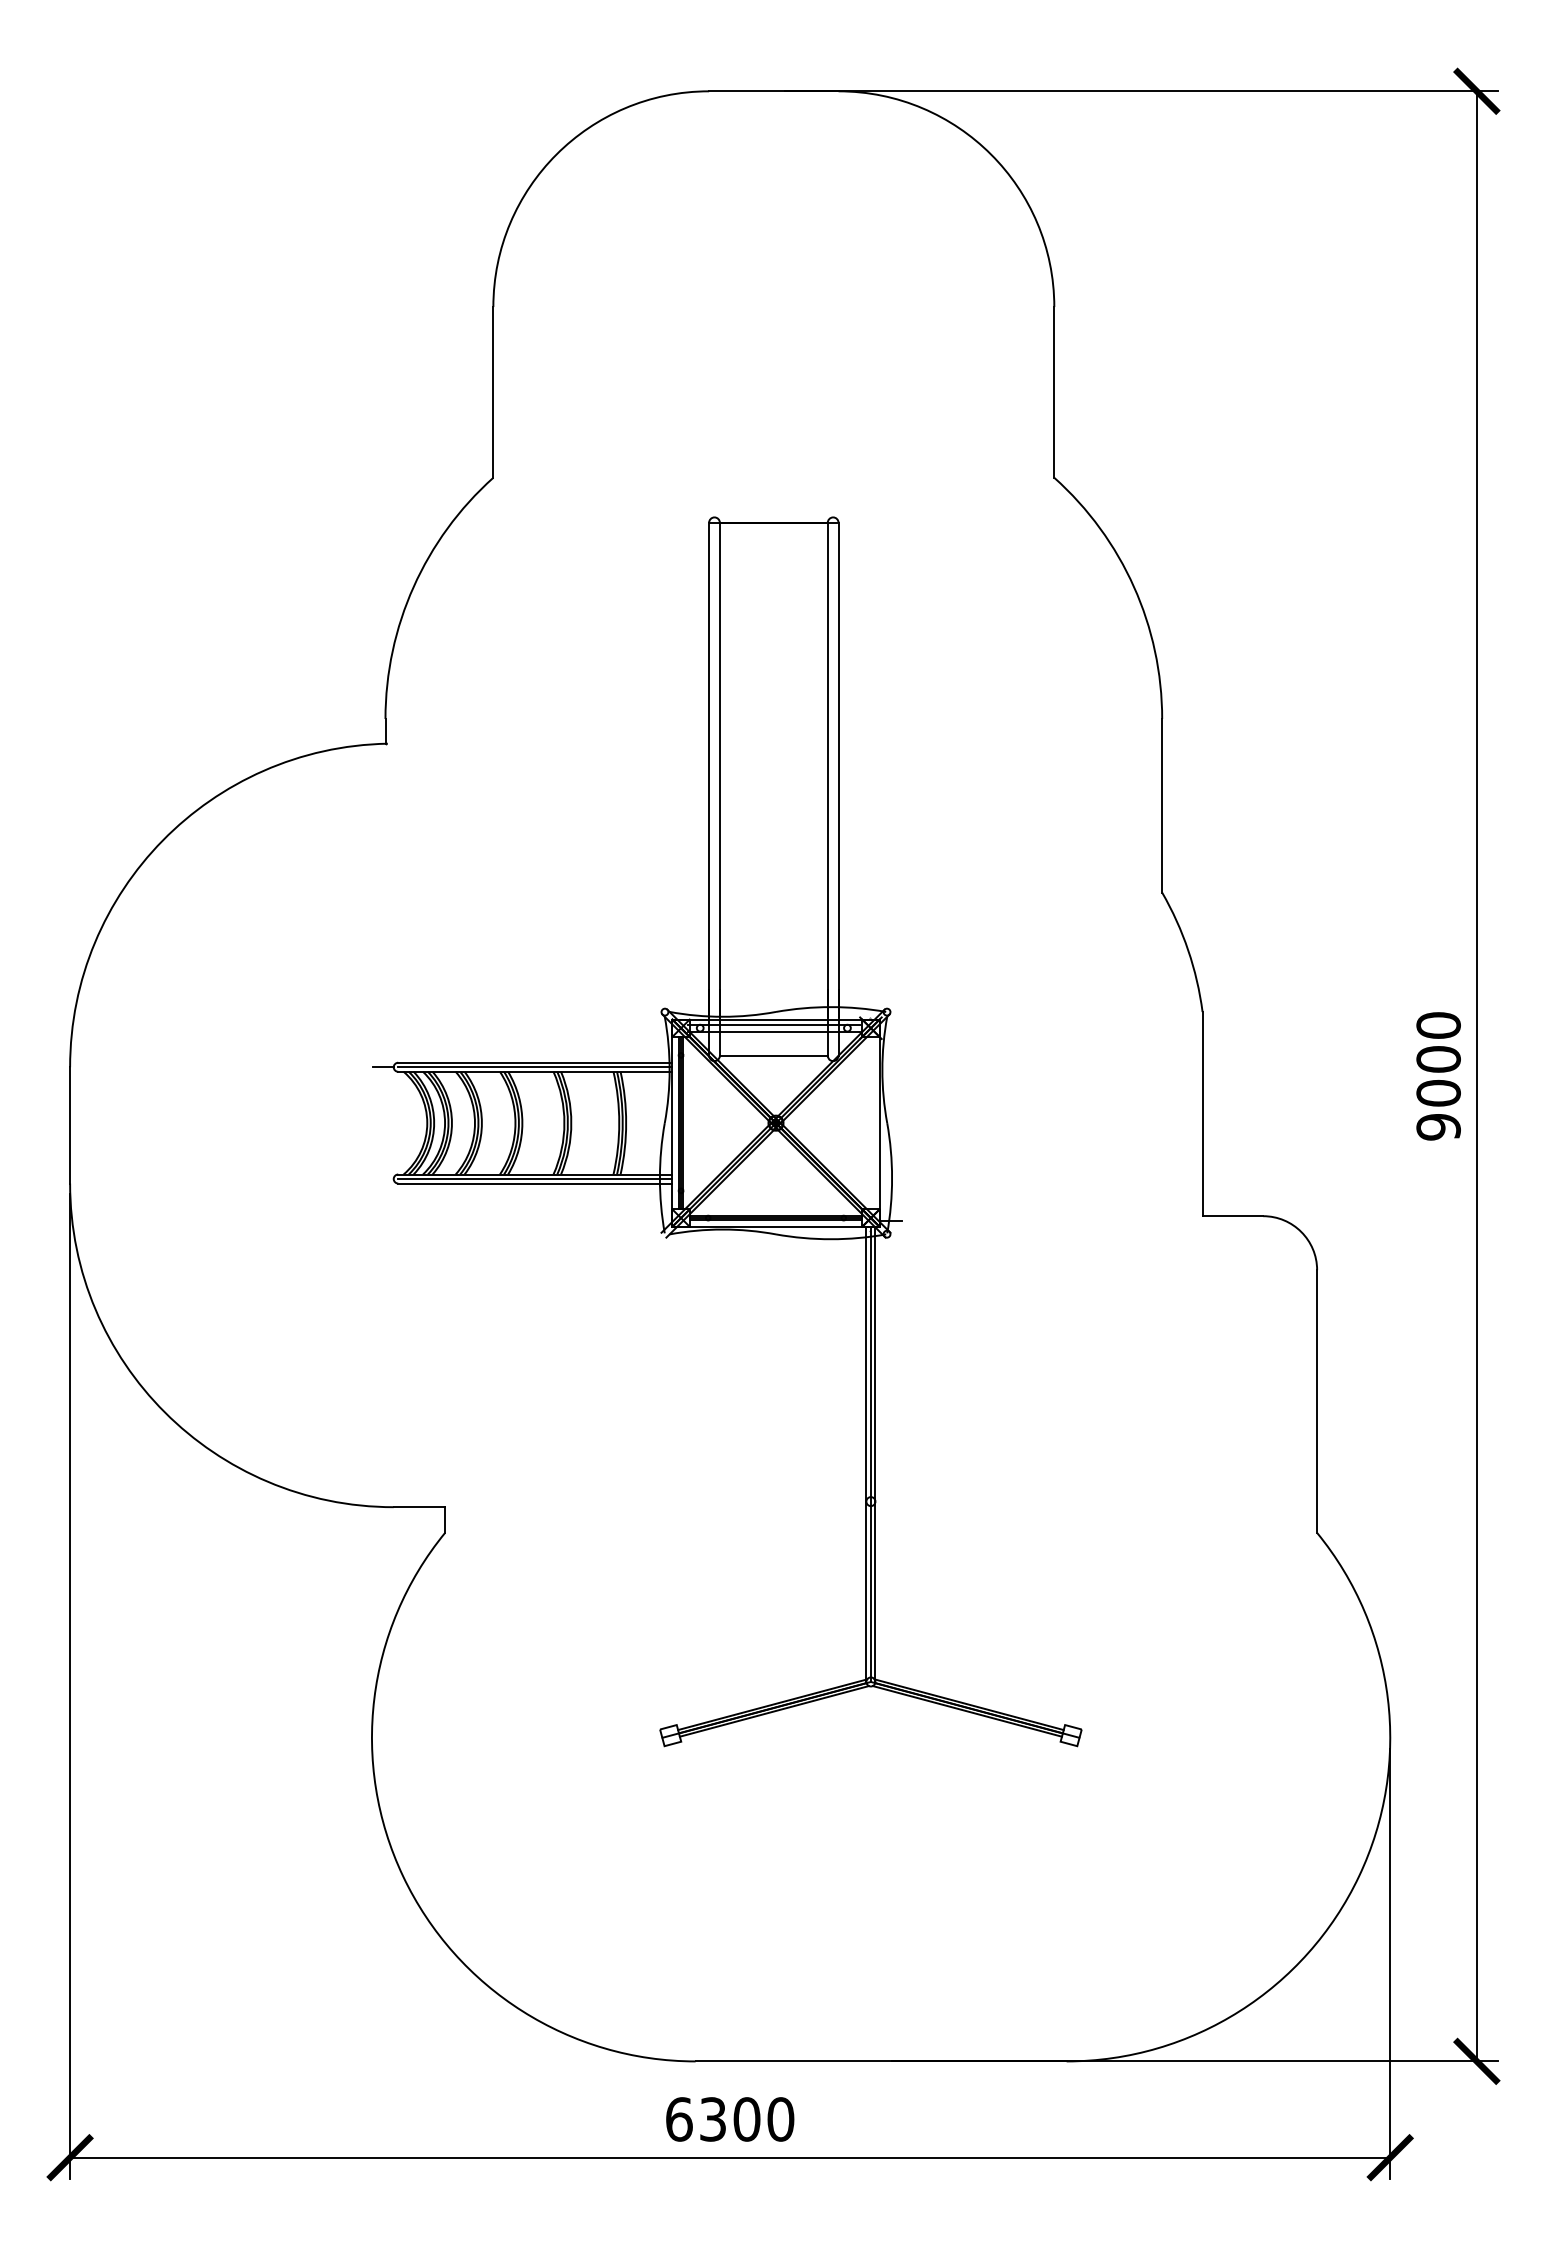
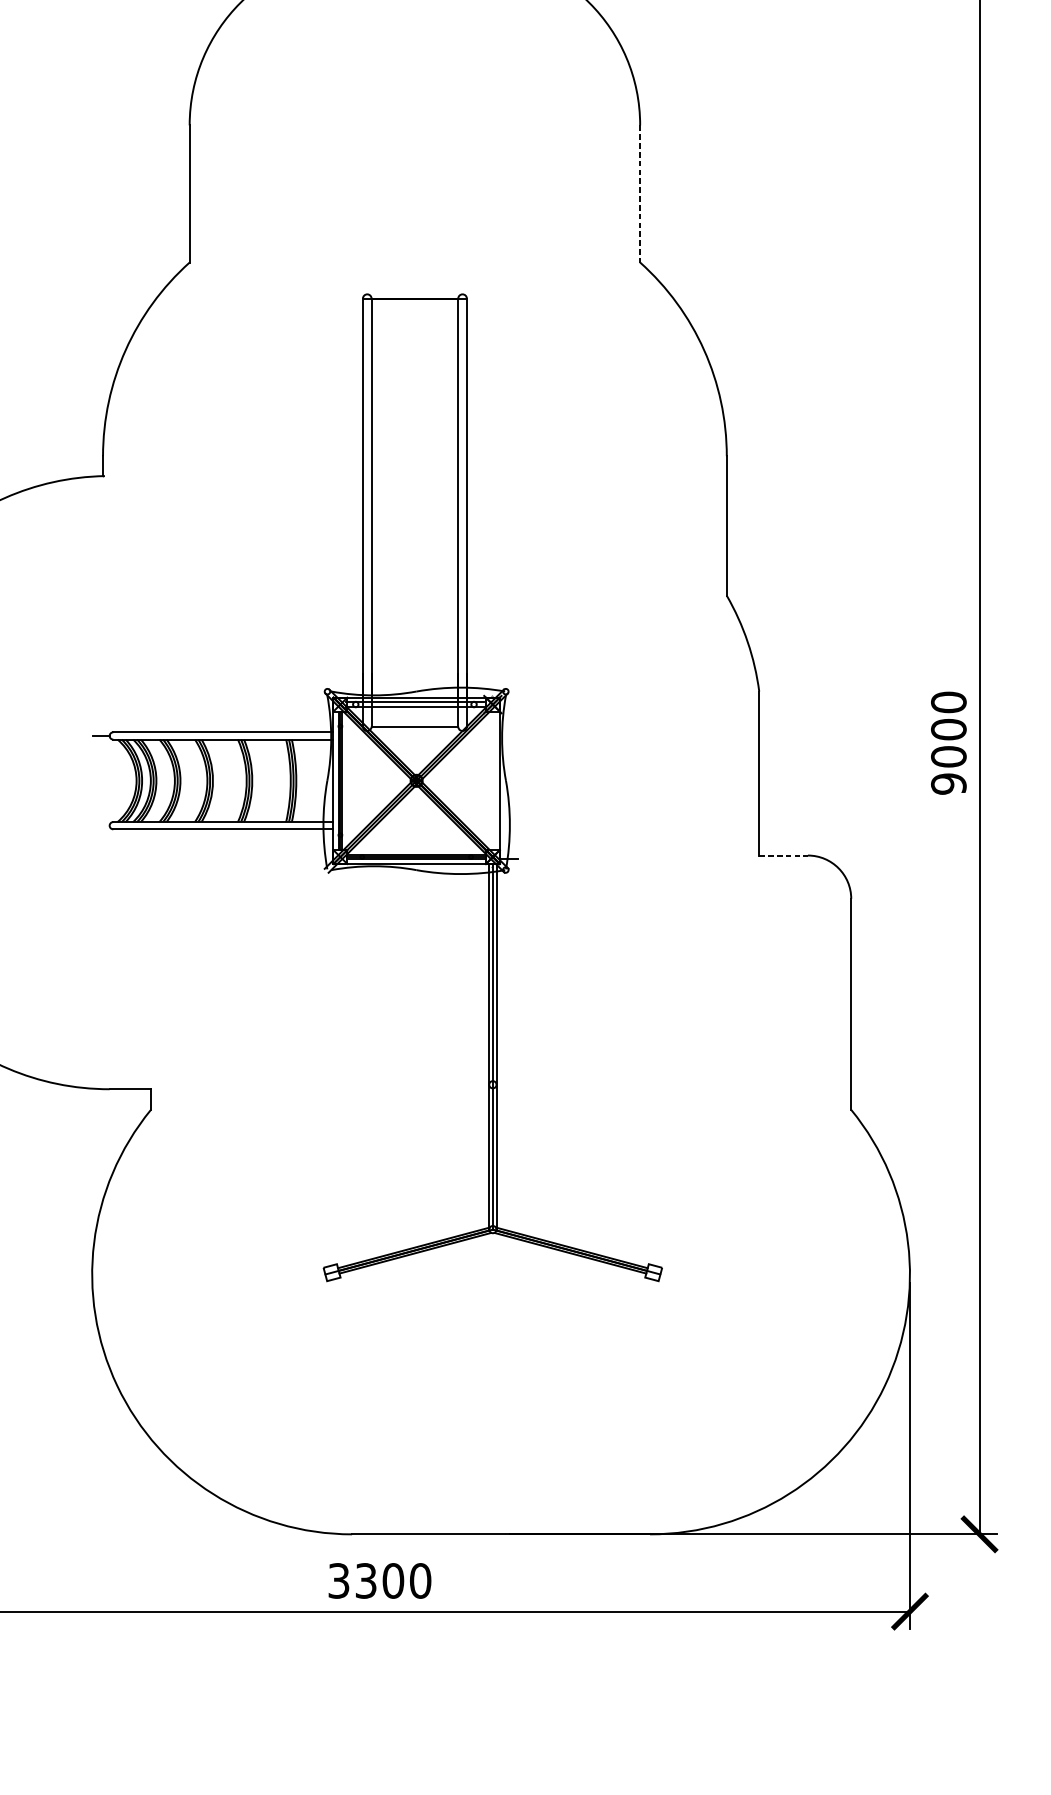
line: (1054, 392) -> (640, 194), solid -> dashed
line: (535, 1067) -> (223, 736), removed
line: (535, 1179) -> (223, 826), removed
line: (1233, 1216) -> (784, 855), solid -> dashed
text: (679, 2119) -> (339, 1580), 6300 -> 3300

